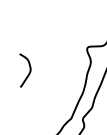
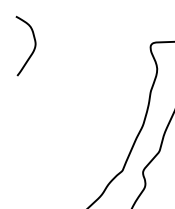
curve: (29, 70) -> (33, 45), moved

